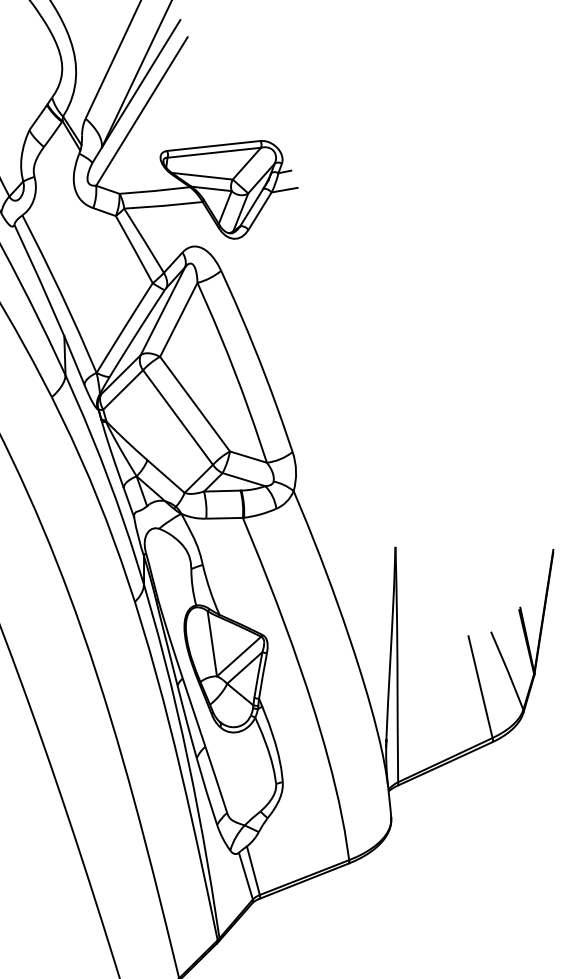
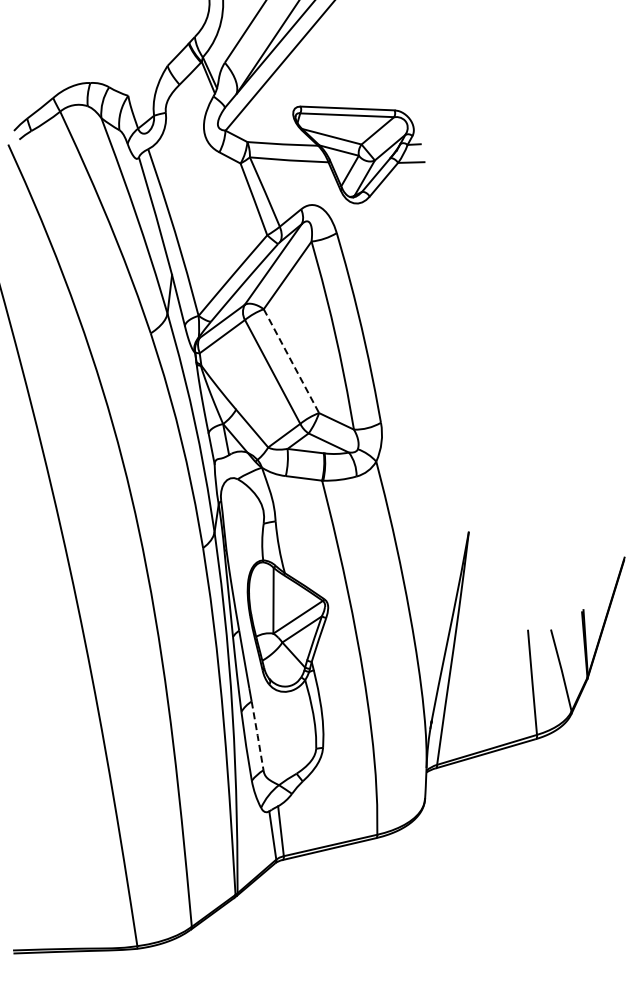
line: (195, 404) -> (291, 361), solid -> dashed
line: (216, 779) -> (257, 735), solid -> dashed

